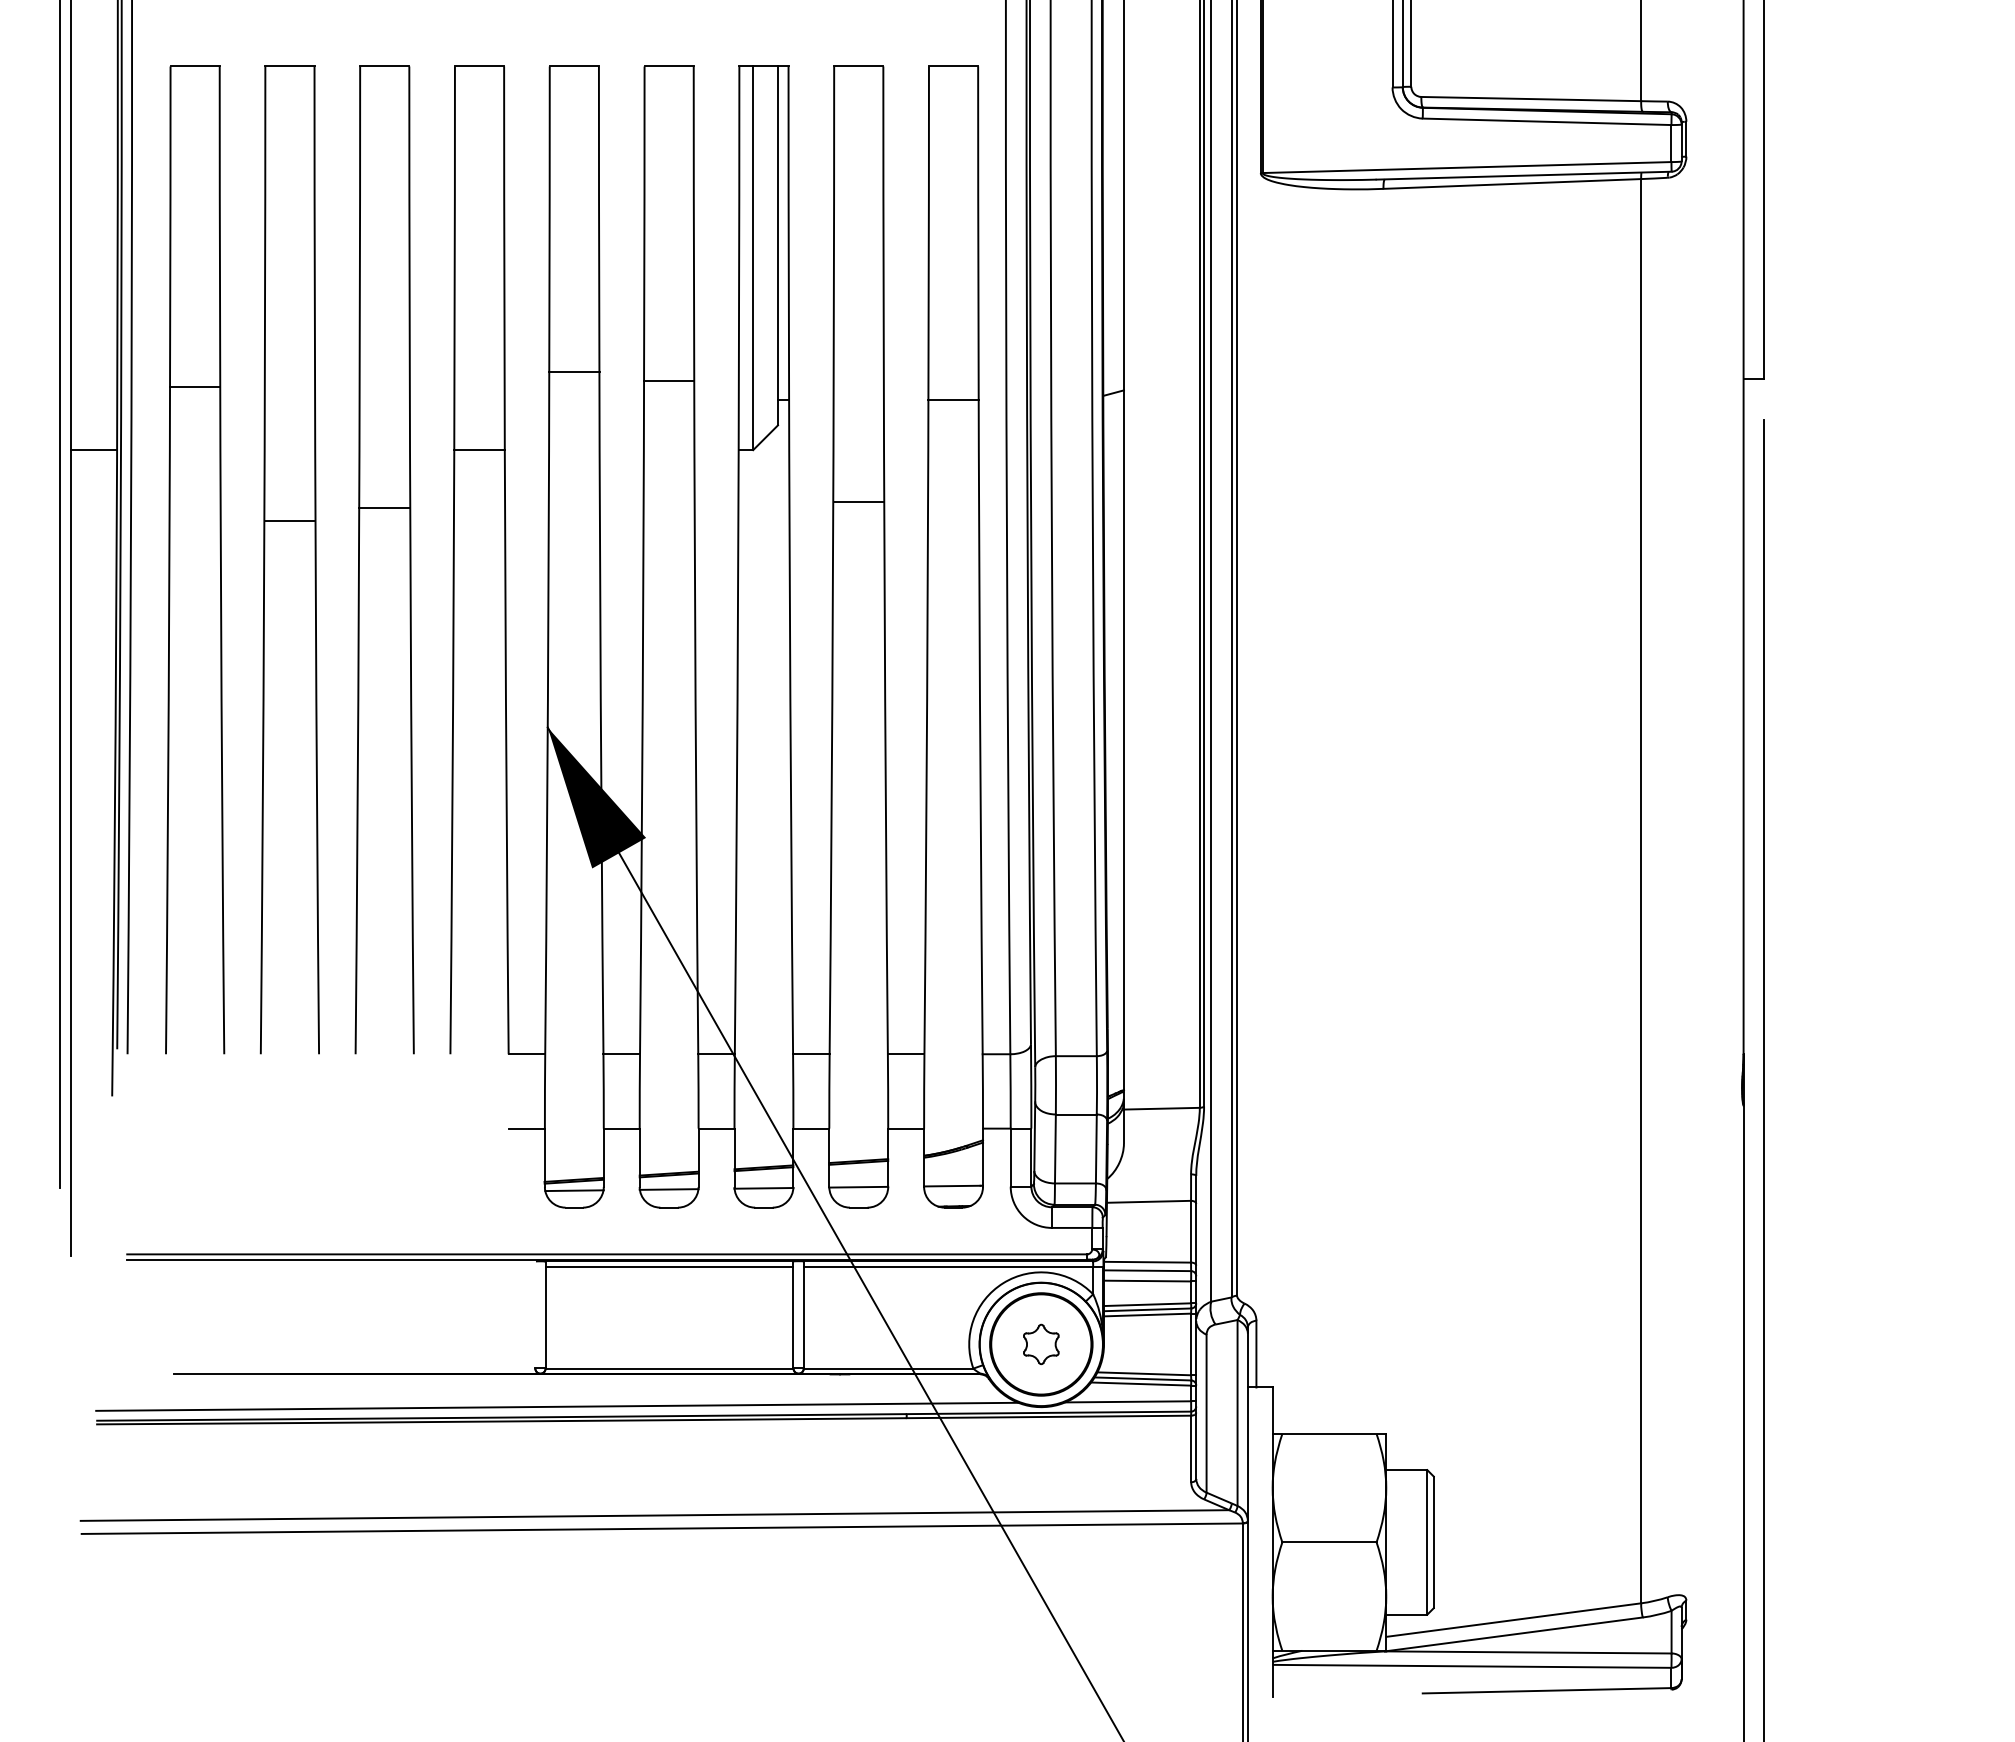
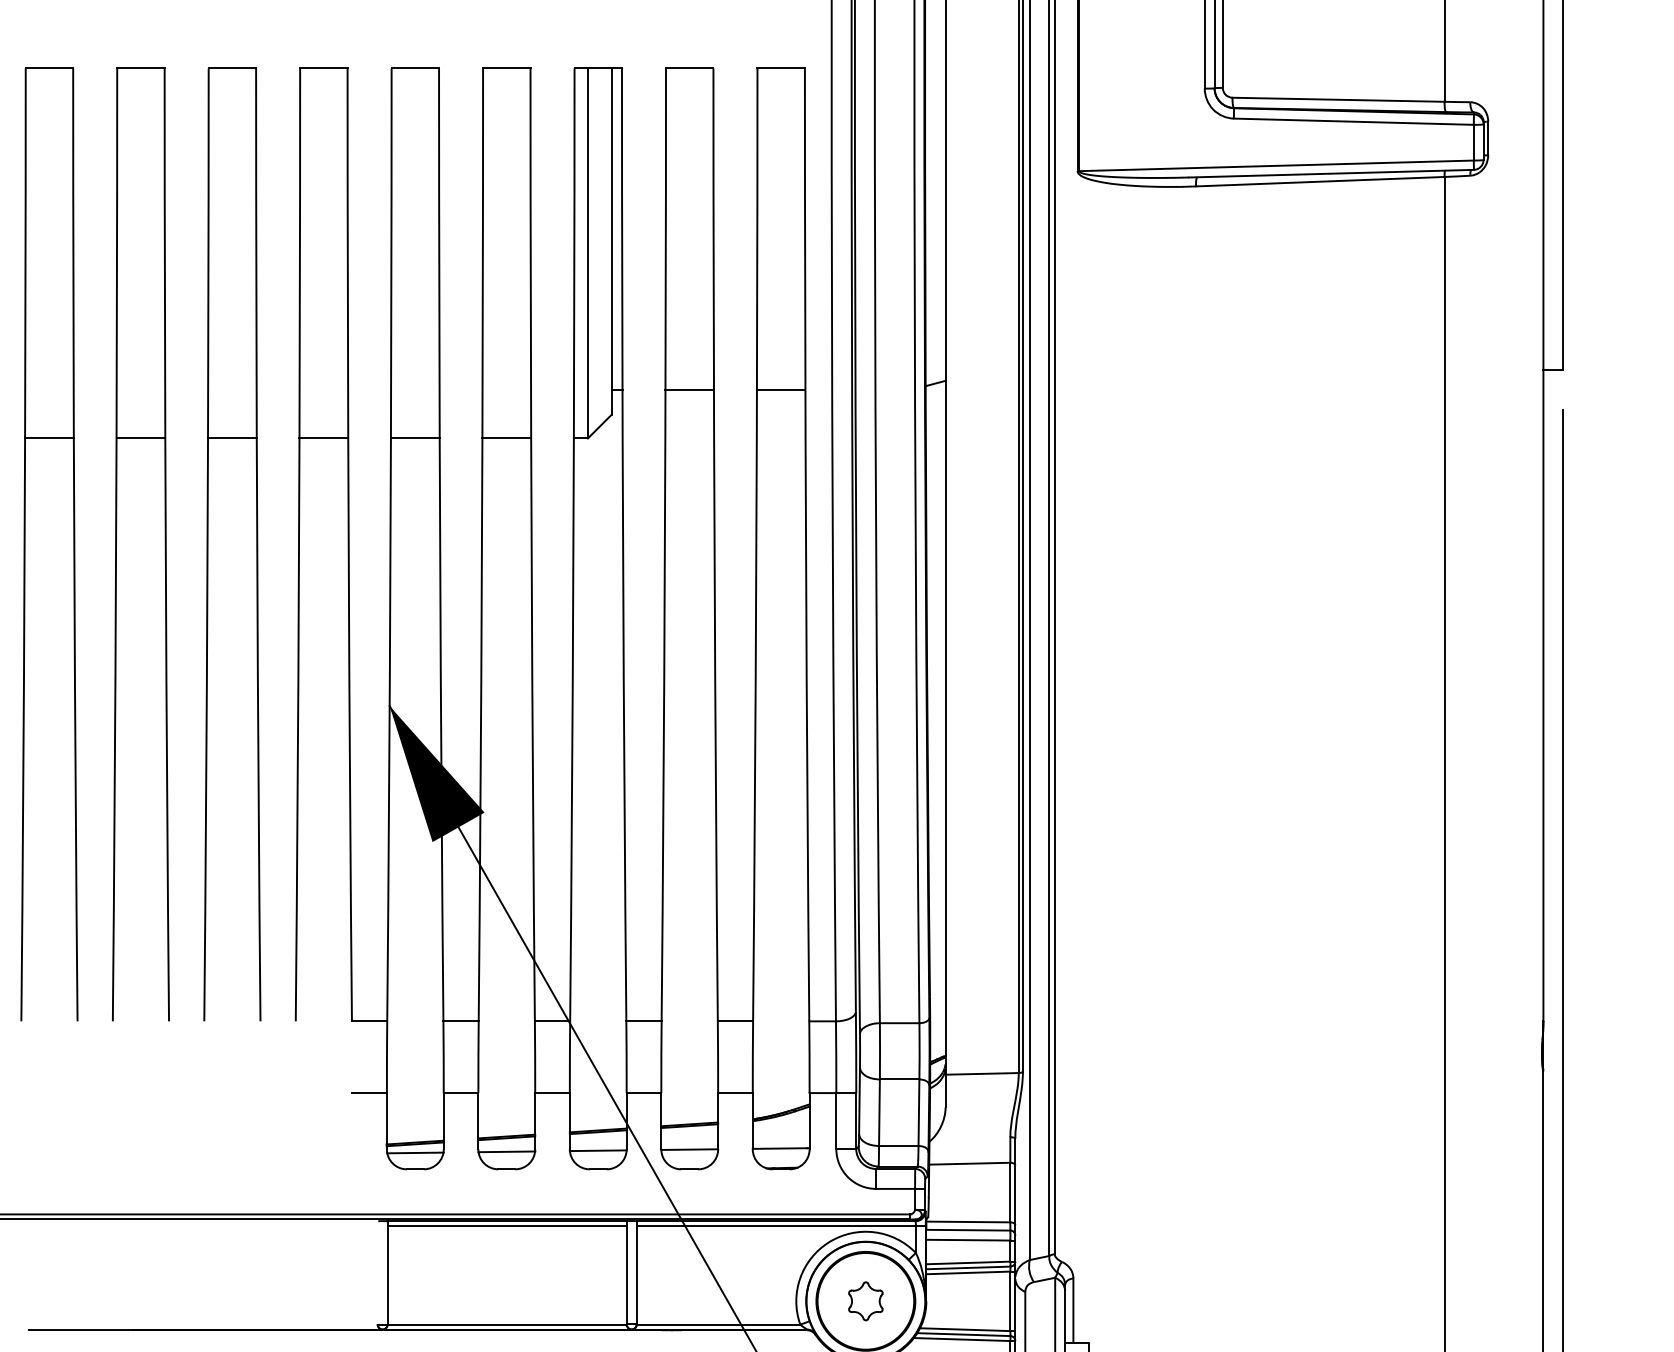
line: (574, 372) -> (415, 438), moved
line: (668, 381) -> (506, 438), moved
line: (194, 387) -> (48, 438), moved
line: (858, 501) -> (689, 389), moved
line: (384, 508) -> (232, 438), moved
line: (289, 521) -> (140, 438), moved

